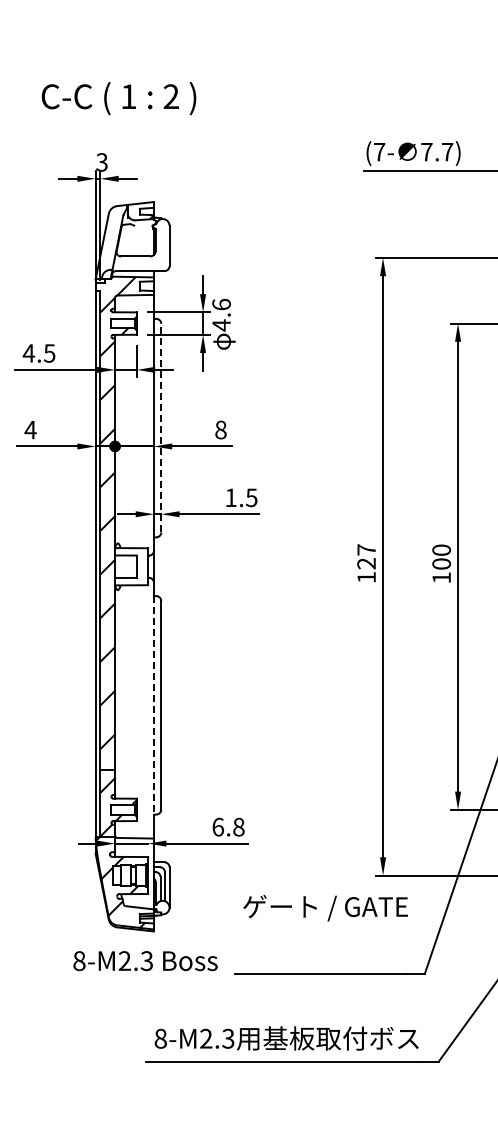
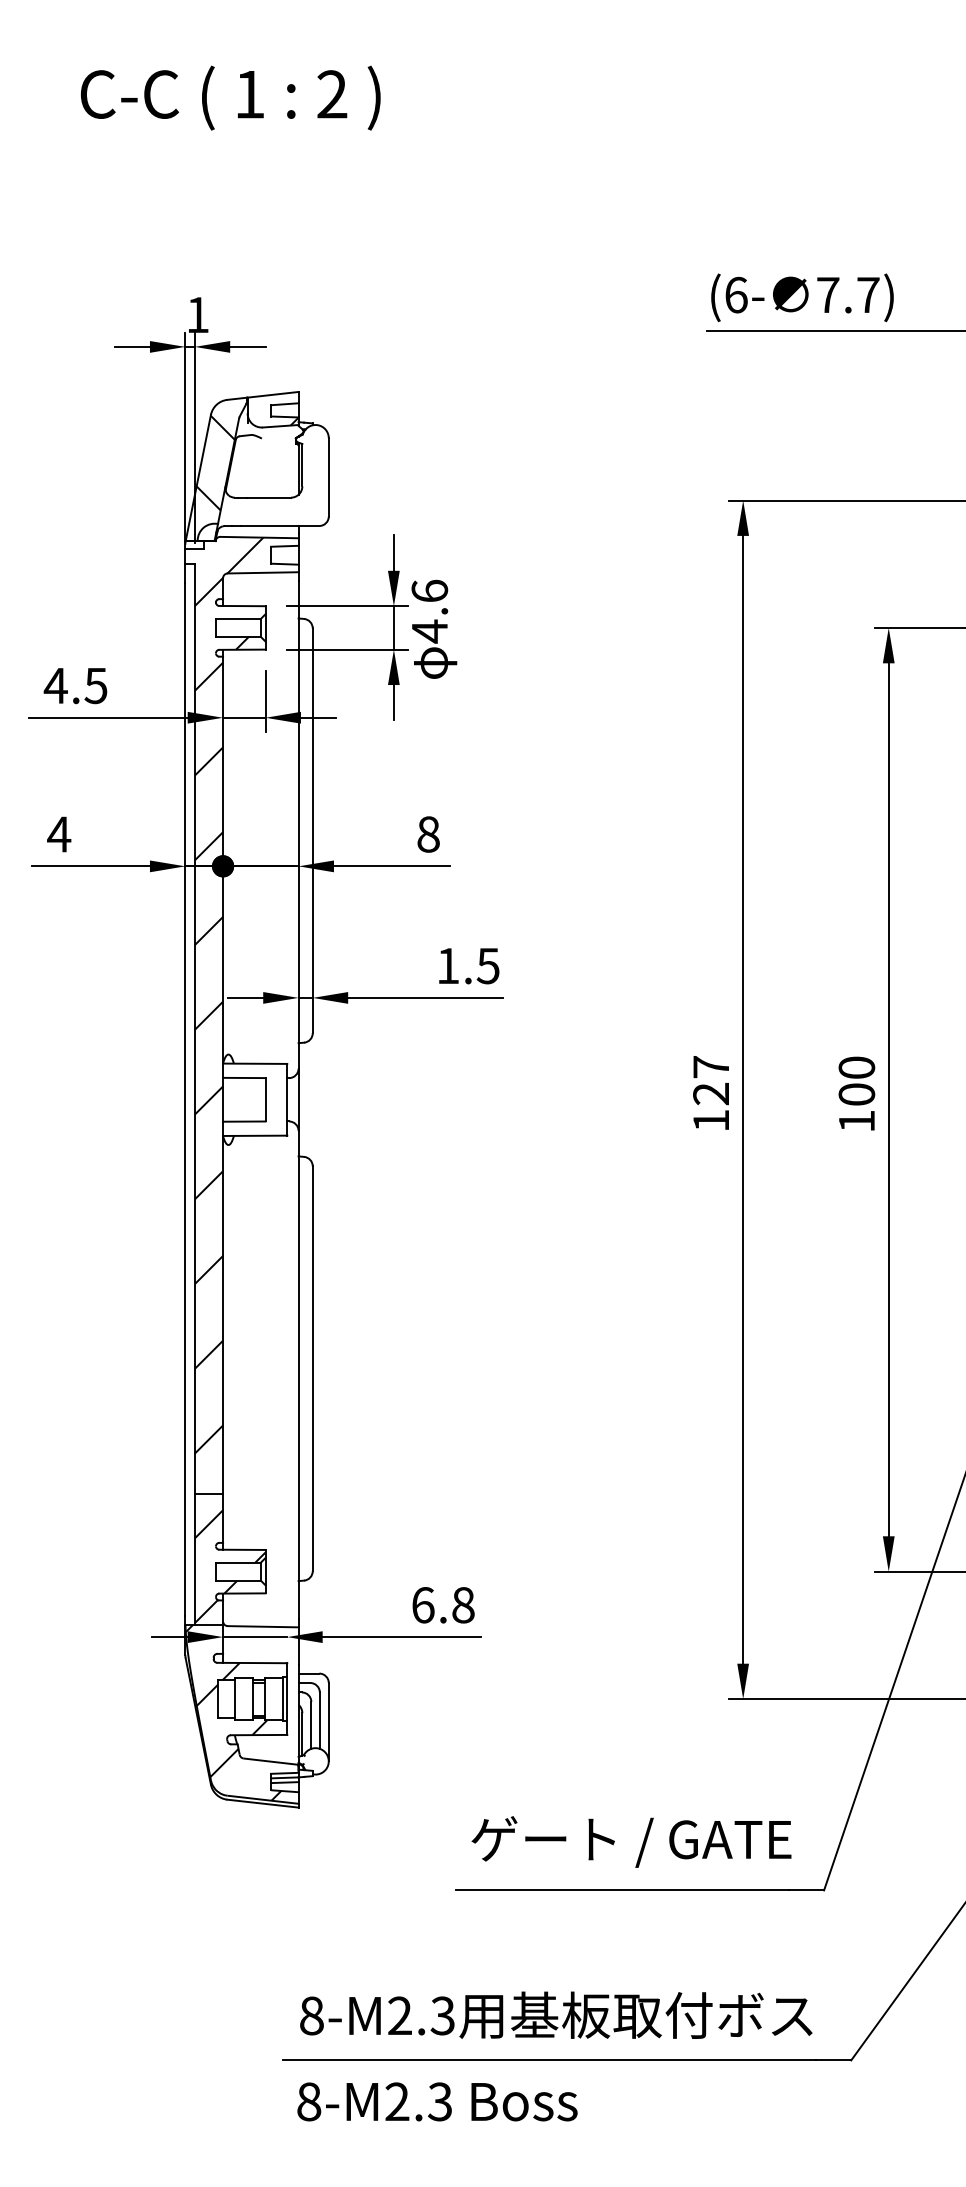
text: (118, 98) -> (229, 97), moved
text: (379, 151) -> (736, 293), (7- -> (6-
text: (101, 162) -> (196, 315), 3 -> 1
hatch: (111, 238) -> (216, 462), added
line: (161, 427) -> (313, 829), dashed -> solid
line: (153, 705) -> (297, 1369), dashed -> solid
text: (325, 908) -> (631, 1842), moved
text: (145, 961) -> (437, 2102), moved

